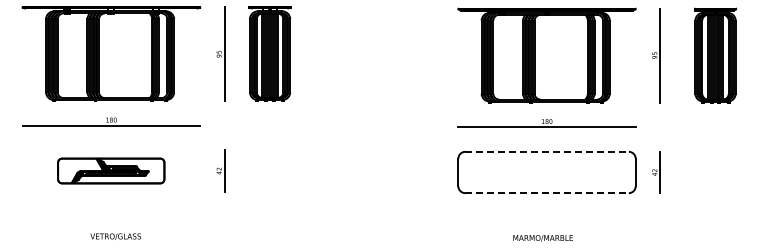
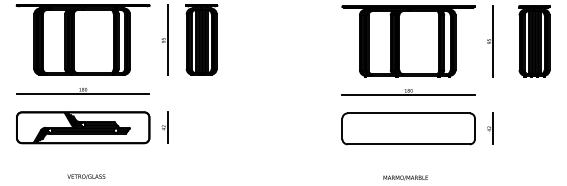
line: (547, 151) -> (409, 113), dashed -> solid
part: (110, 170) -> (82, 127), size x1.67
line: (547, 193) -> (409, 144), dashed -> solid

